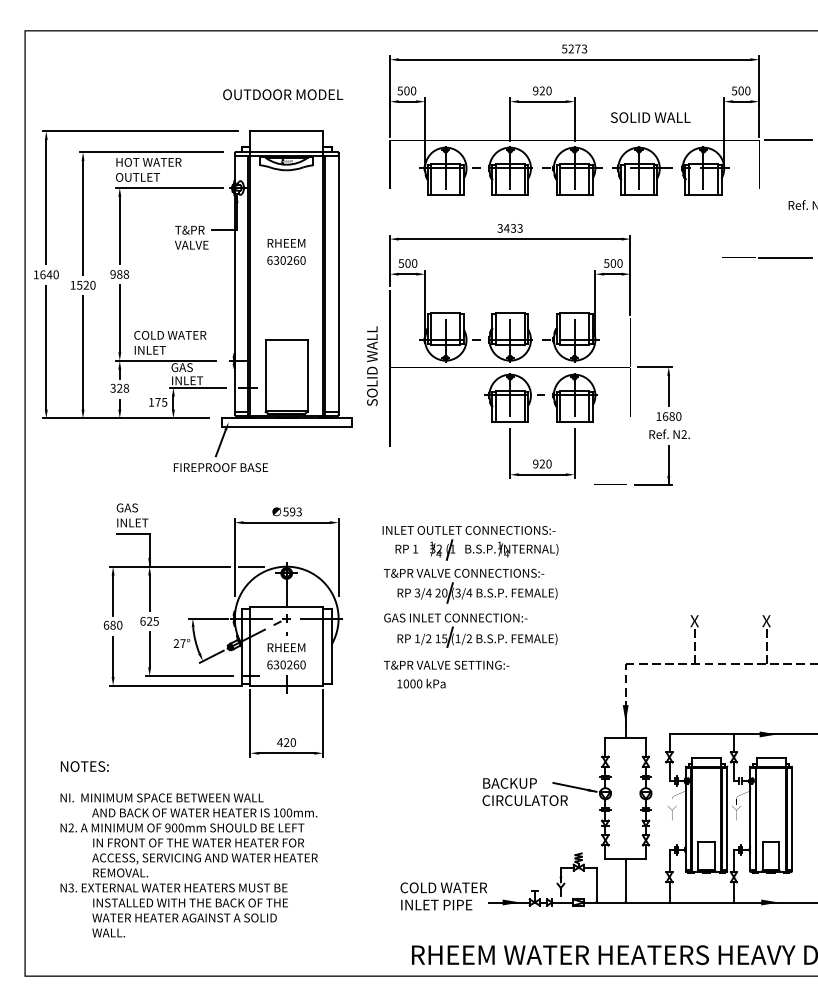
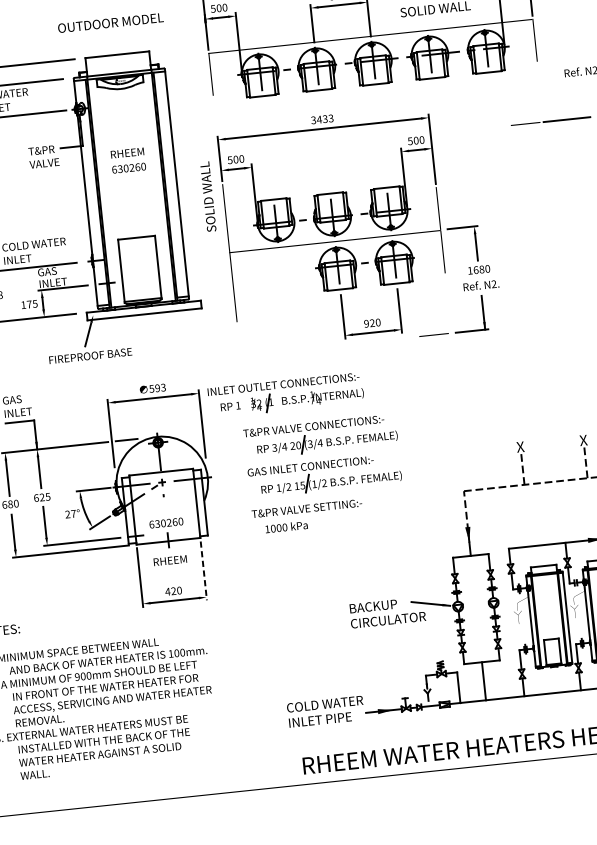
line: (788, 140) -> (558, 16), removed
text: (372, 365) -> (208, 196), moved
part: (470, 543) -> (286, 395), moved
text: (286, 647) -> (170, 560), moved
line: (323, 723) -> (204, 571), solid -> dashed

